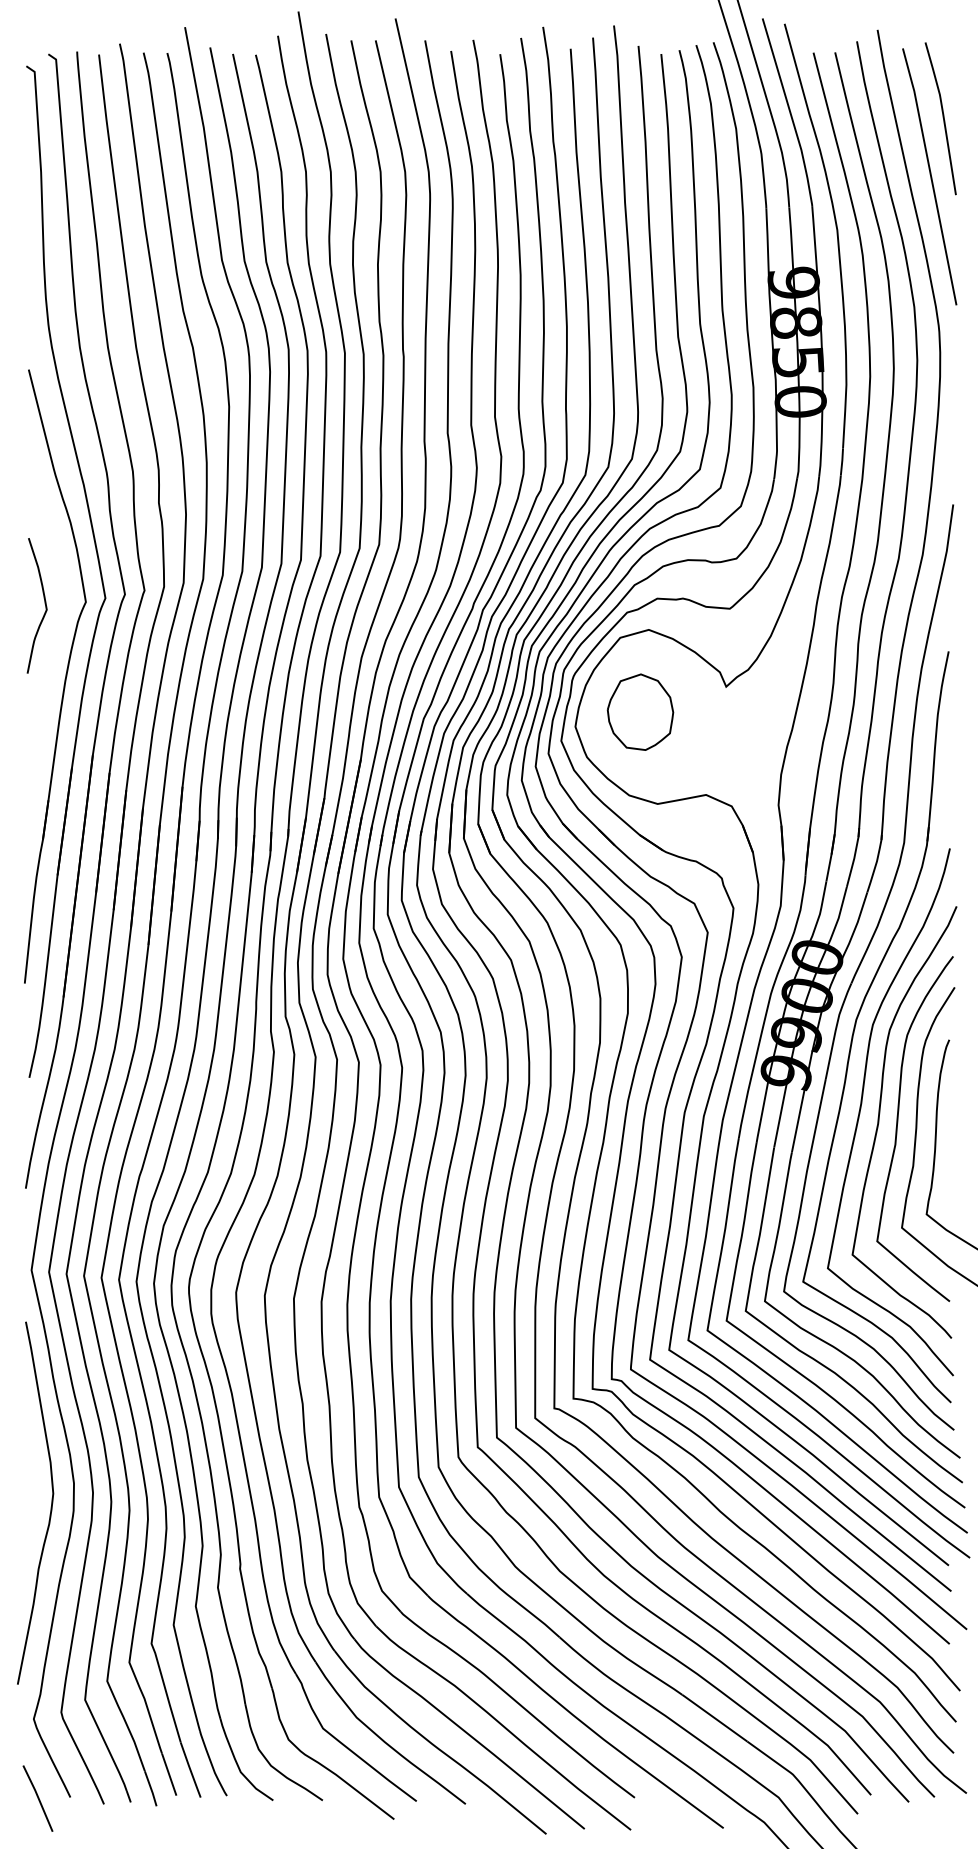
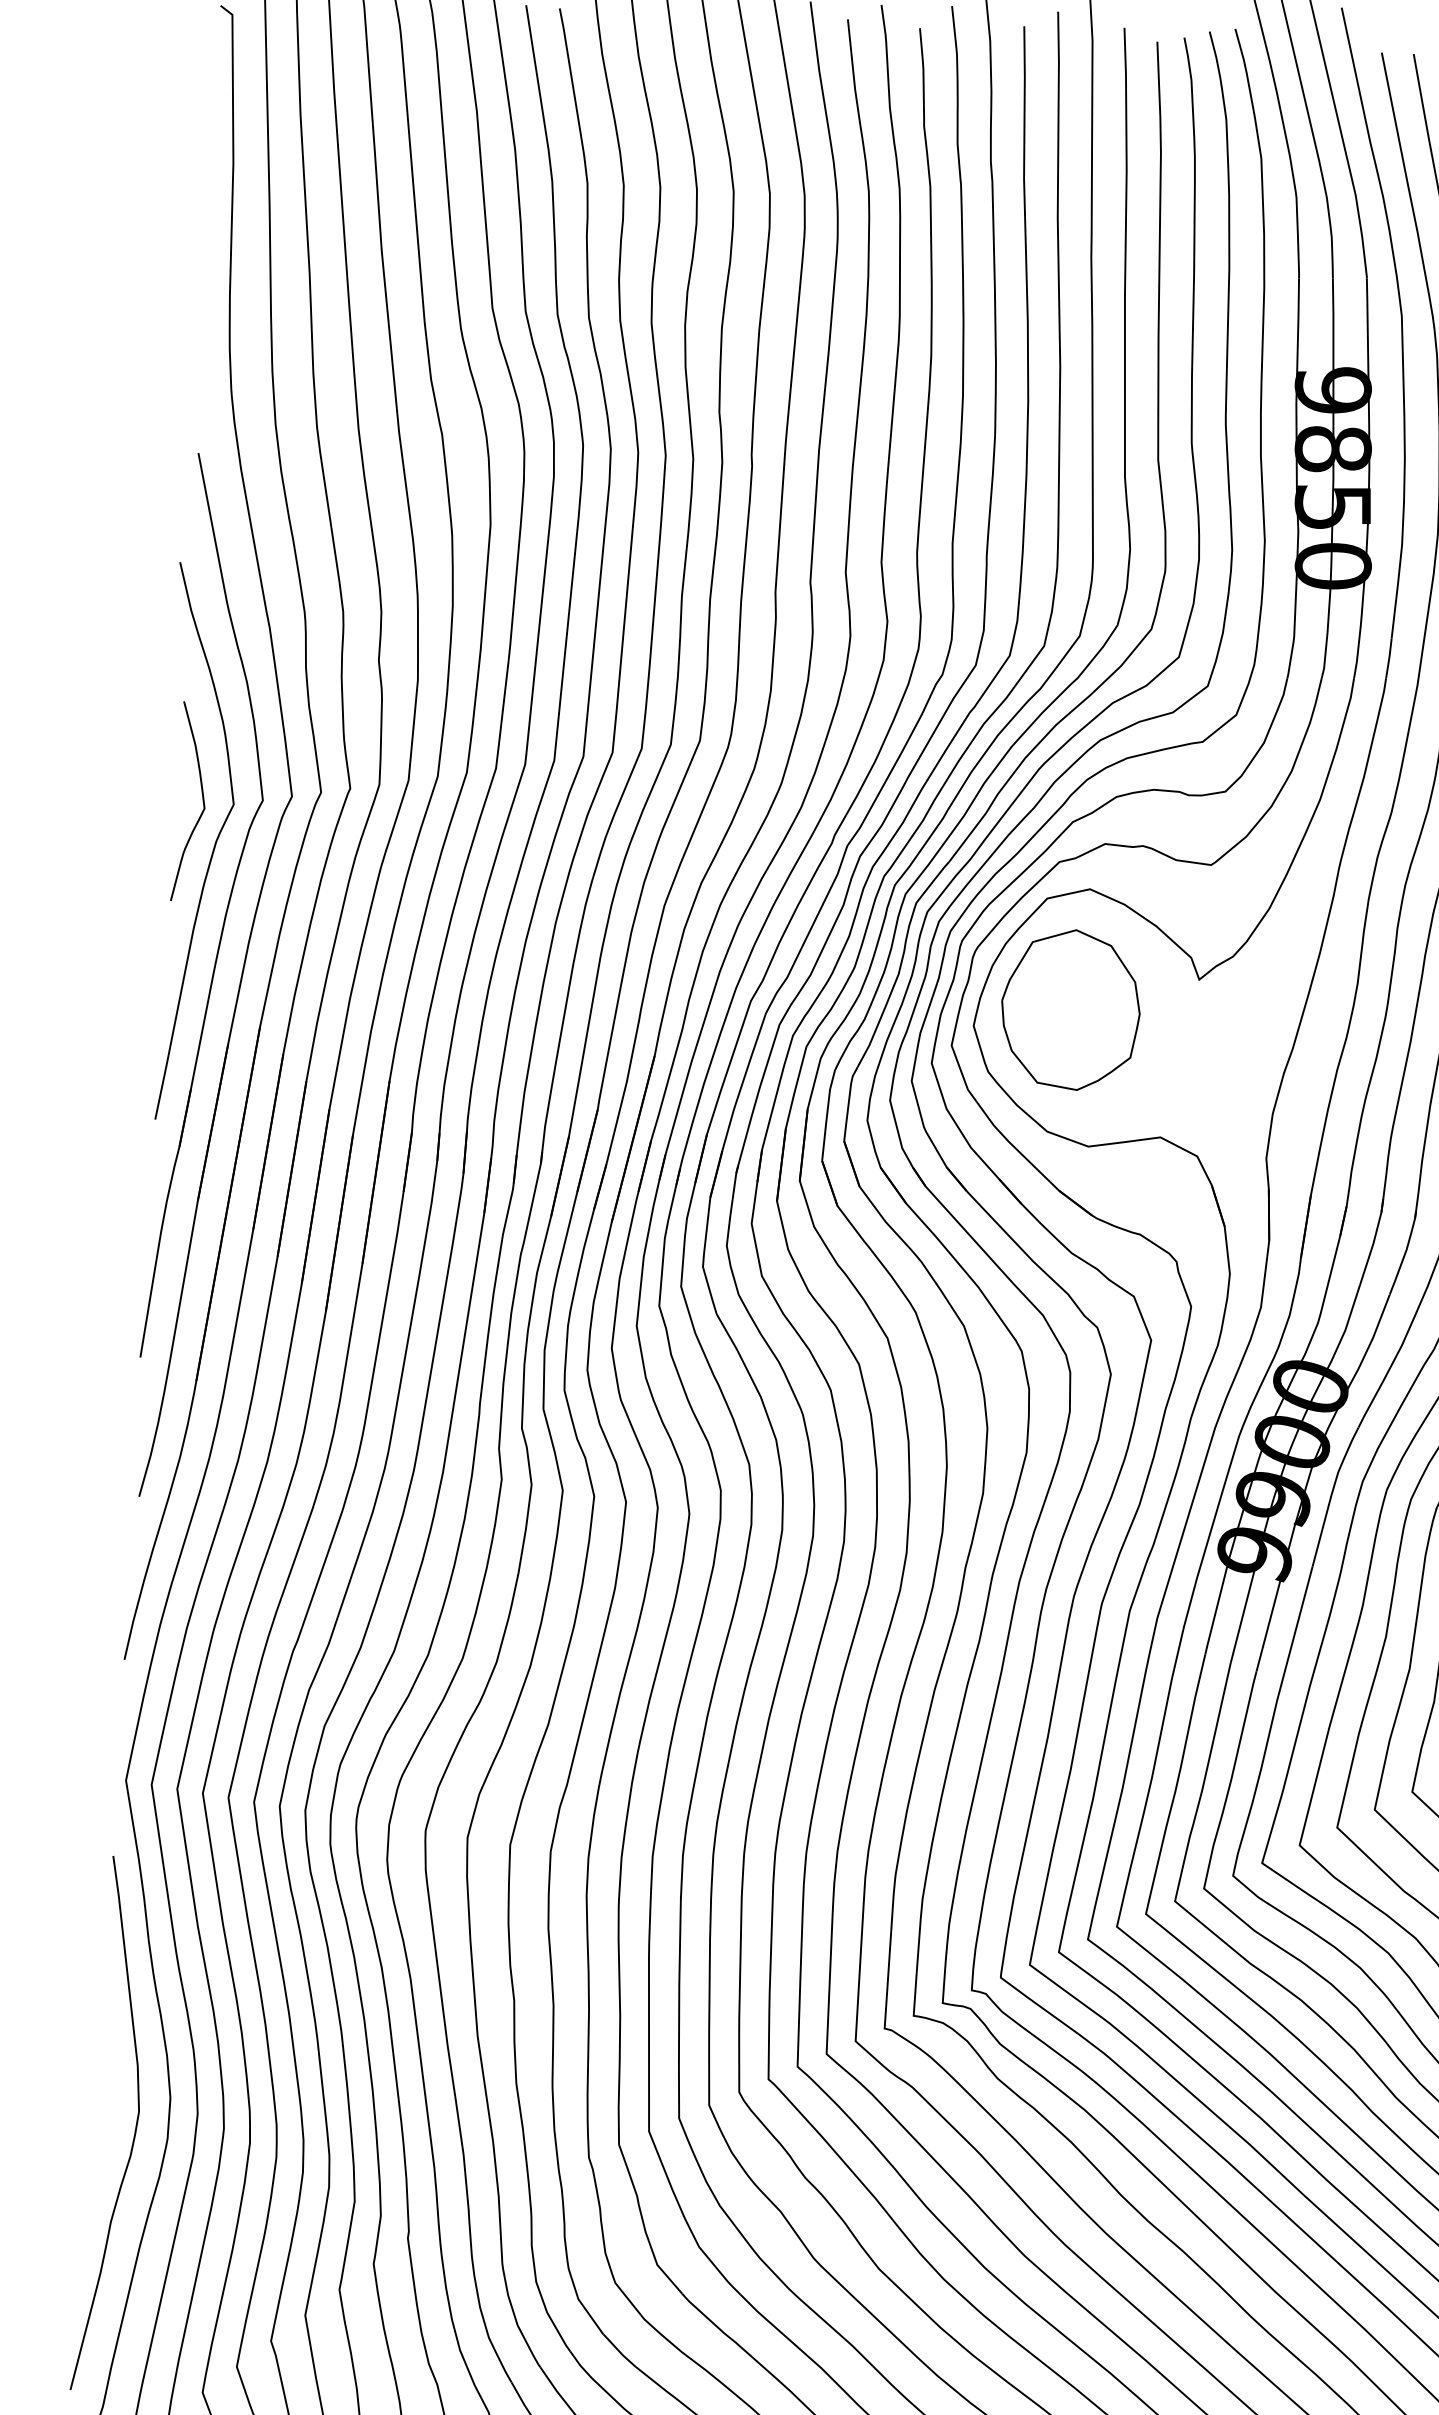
curve: (53, 637) -> (212, 849), added
part: (640, 712) -> (1070, 1010), size x1.43

